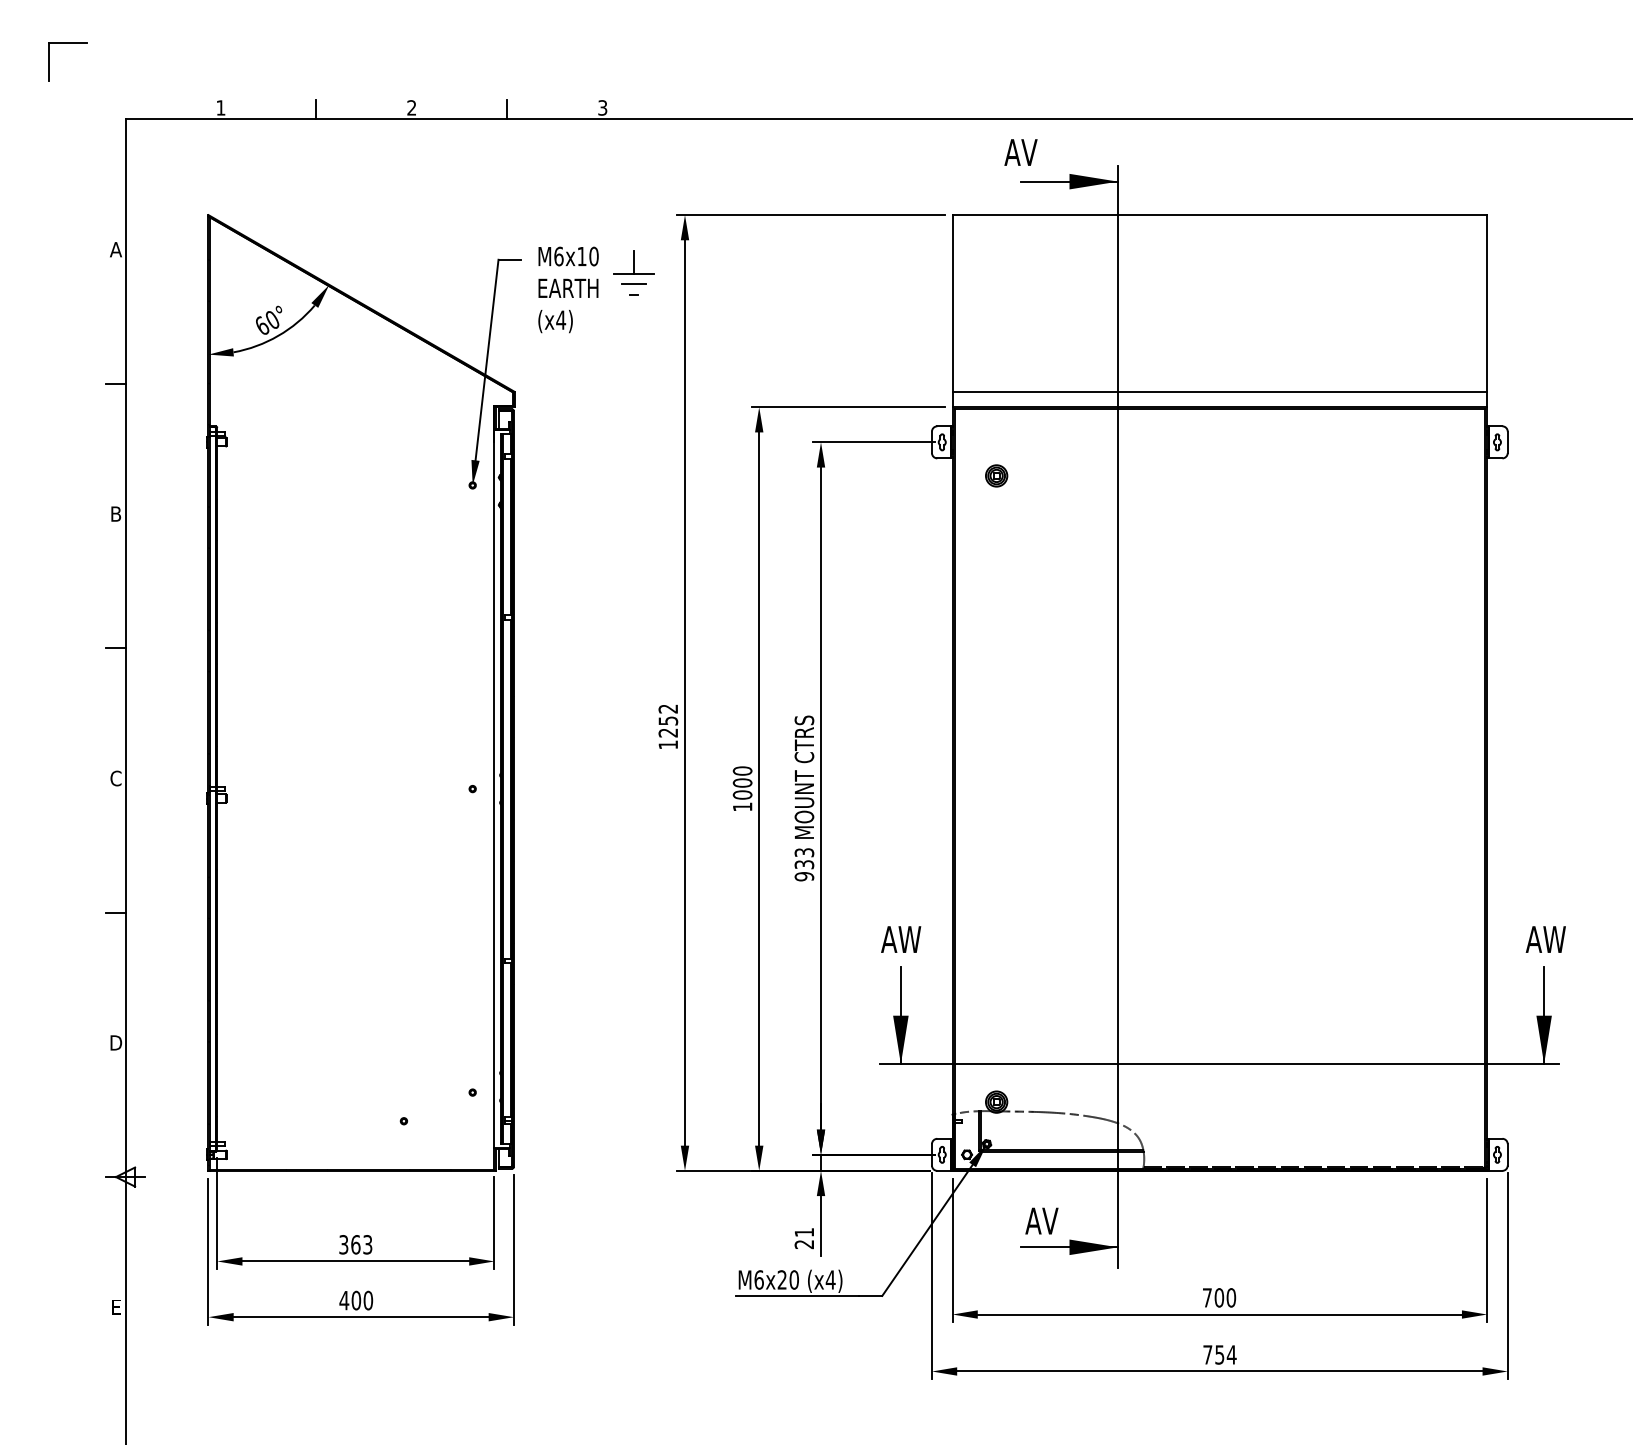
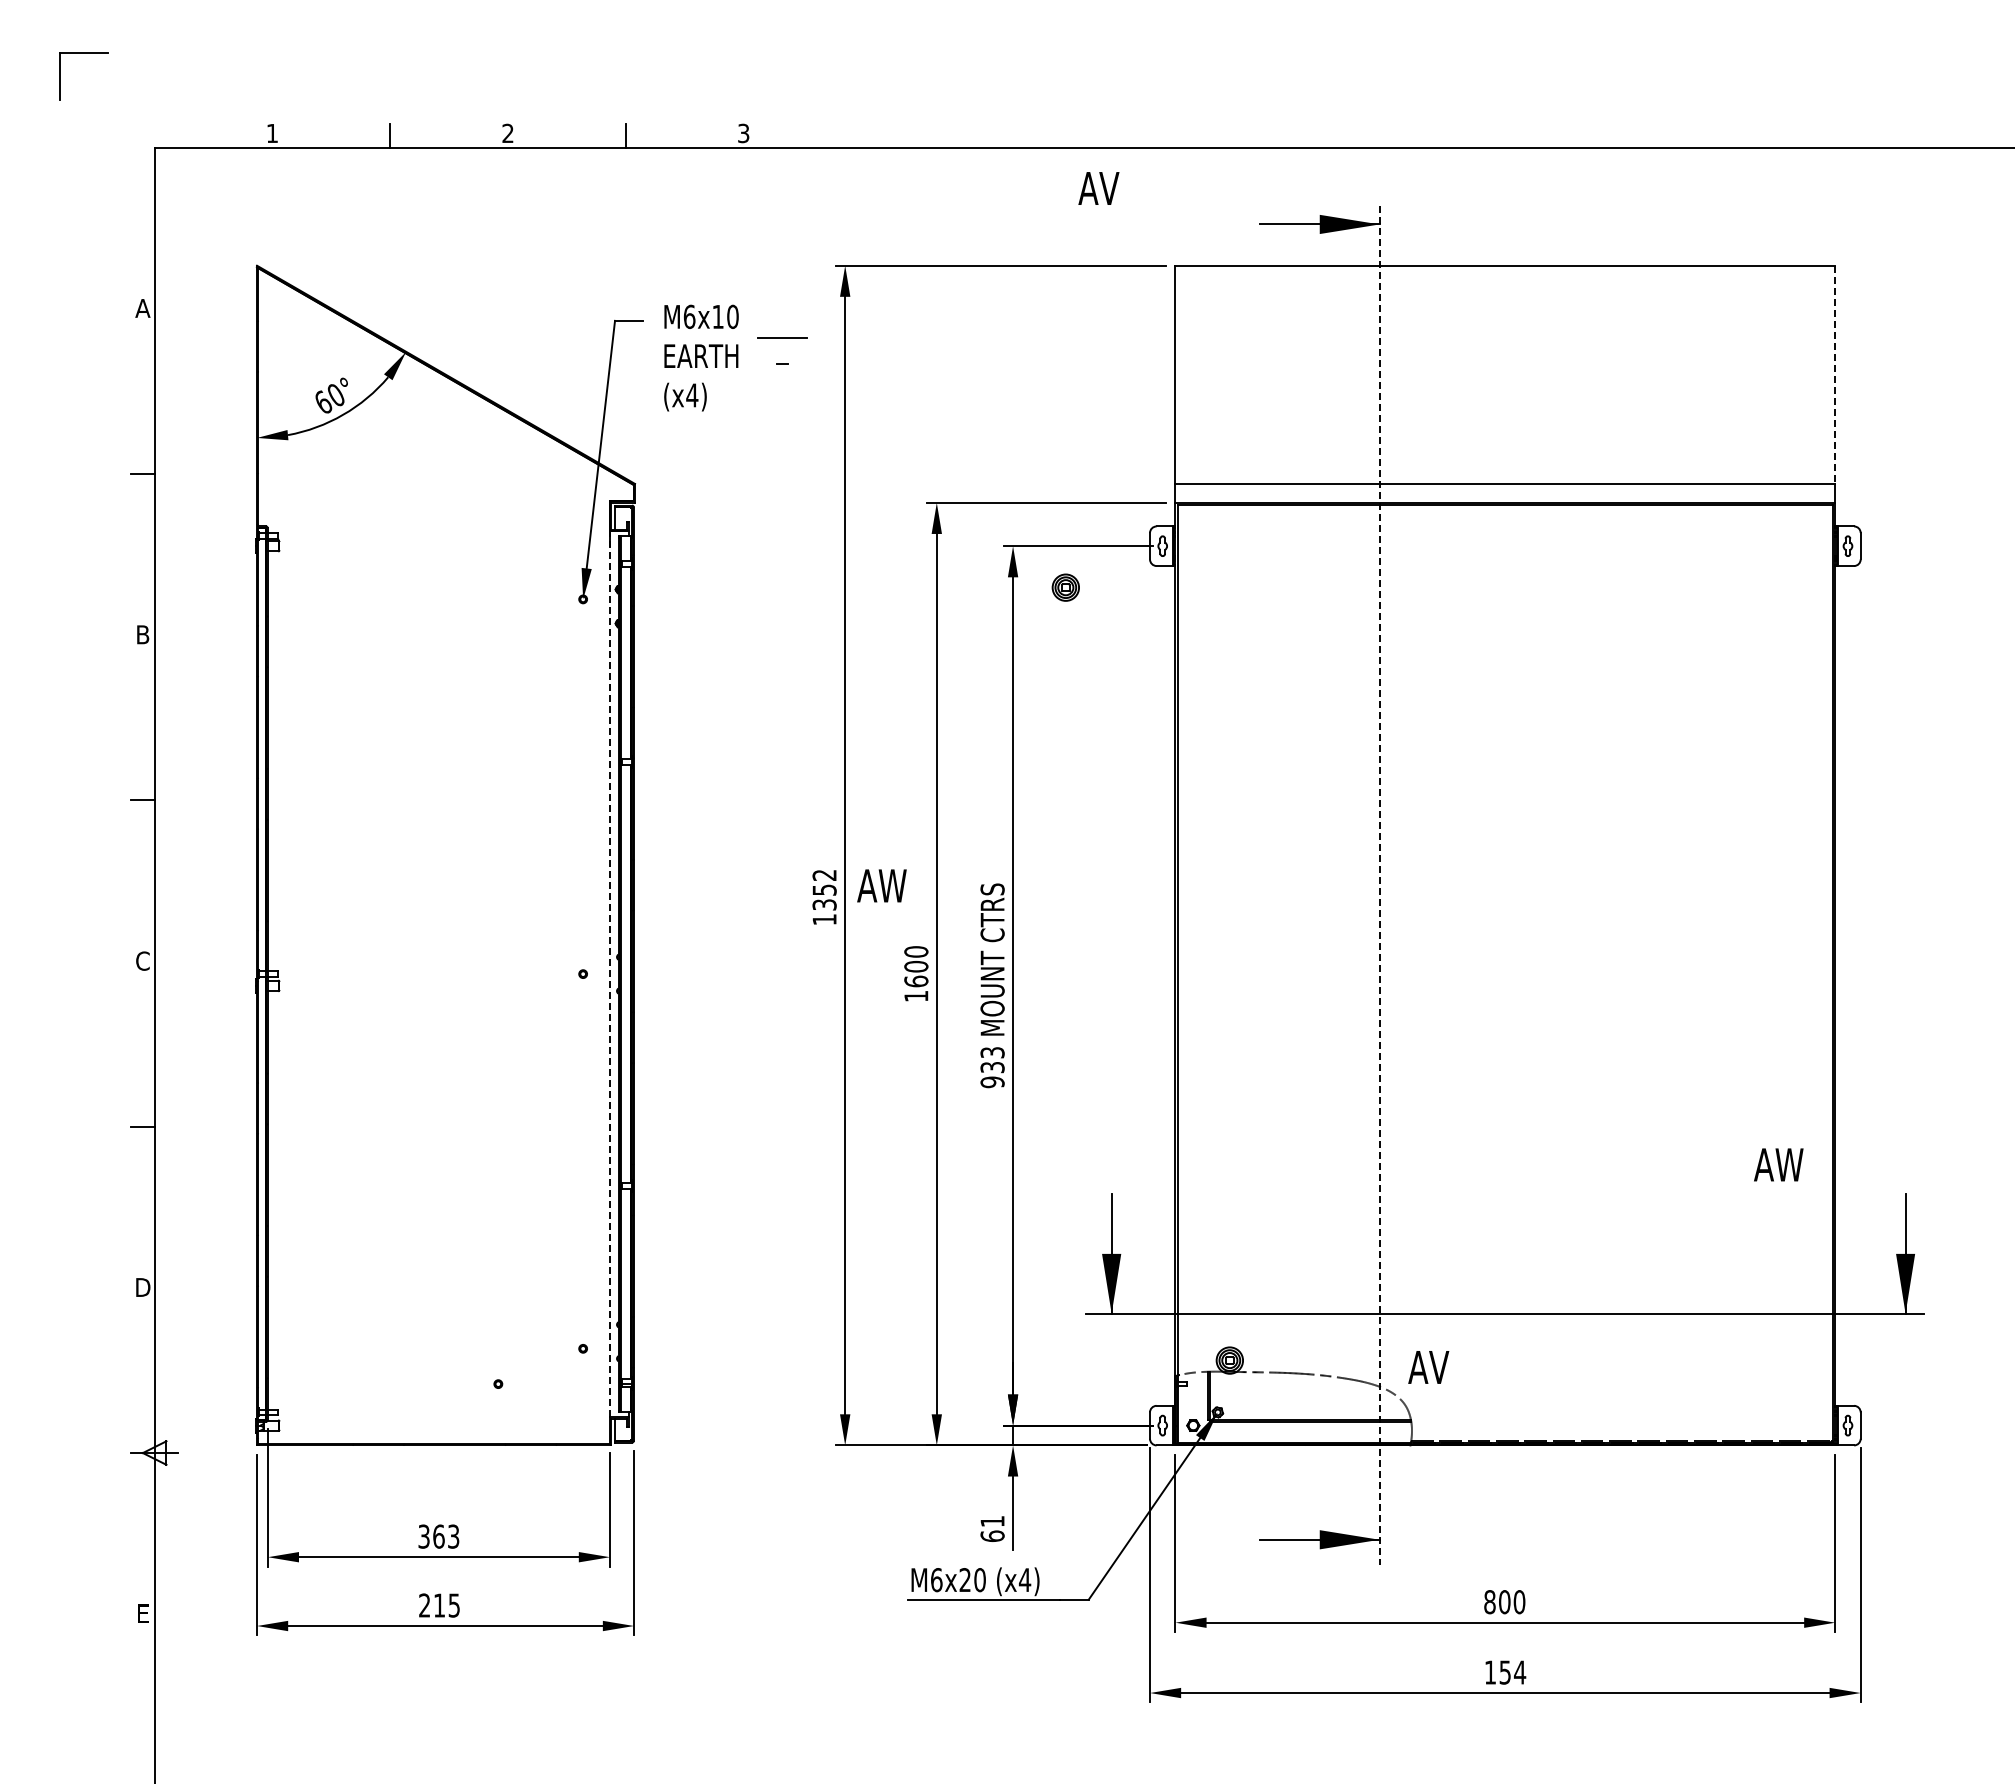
text: (1020, 152) -> (1098, 188), moved
line: (634, 261) -> (782, 323), removed
line: (634, 283) -> (782, 350), removed
line: (1487, 304) -> (1835, 375), solid -> dashed
part: (996, 475) -> (1065, 587), moved
line: (1117, 717) -> (1379, 885), solid -> dashed
text: (668, 732) -> (824, 904), 1252 -> 1352
line: (494, 789) -> (610, 974), solid -> dashed
text: (742, 795) -> (916, 981), 1000 -> 1600
text: (900, 939) -> (881, 885), moved
text: (1545, 939) -> (1778, 1164), moved
text: (1041, 1221) -> (1428, 1367), moved
text: (804, 1243) -> (992, 1535), 21 -> 61
text: (1207, 1298) -> (1489, 1602), 700 -> 800
text: (356, 1300) -> (439, 1605), 400 -> 215
text: (1207, 1354) -> (1490, 1672), 754 -> 154

